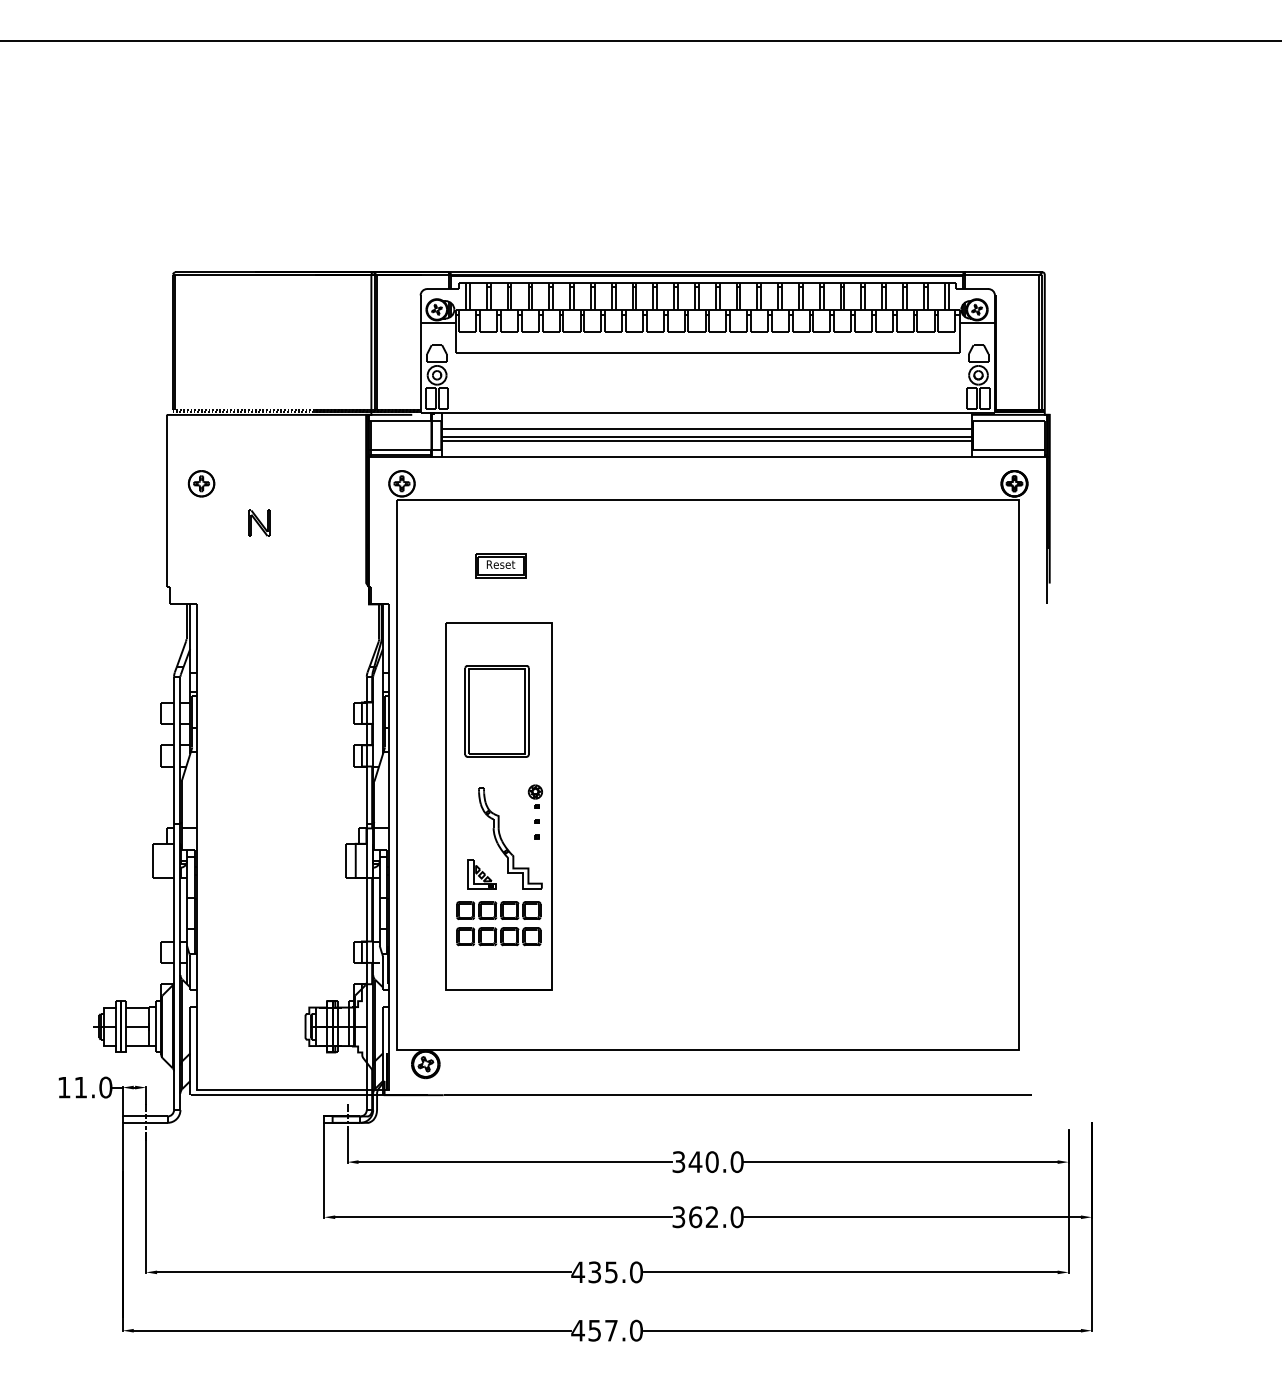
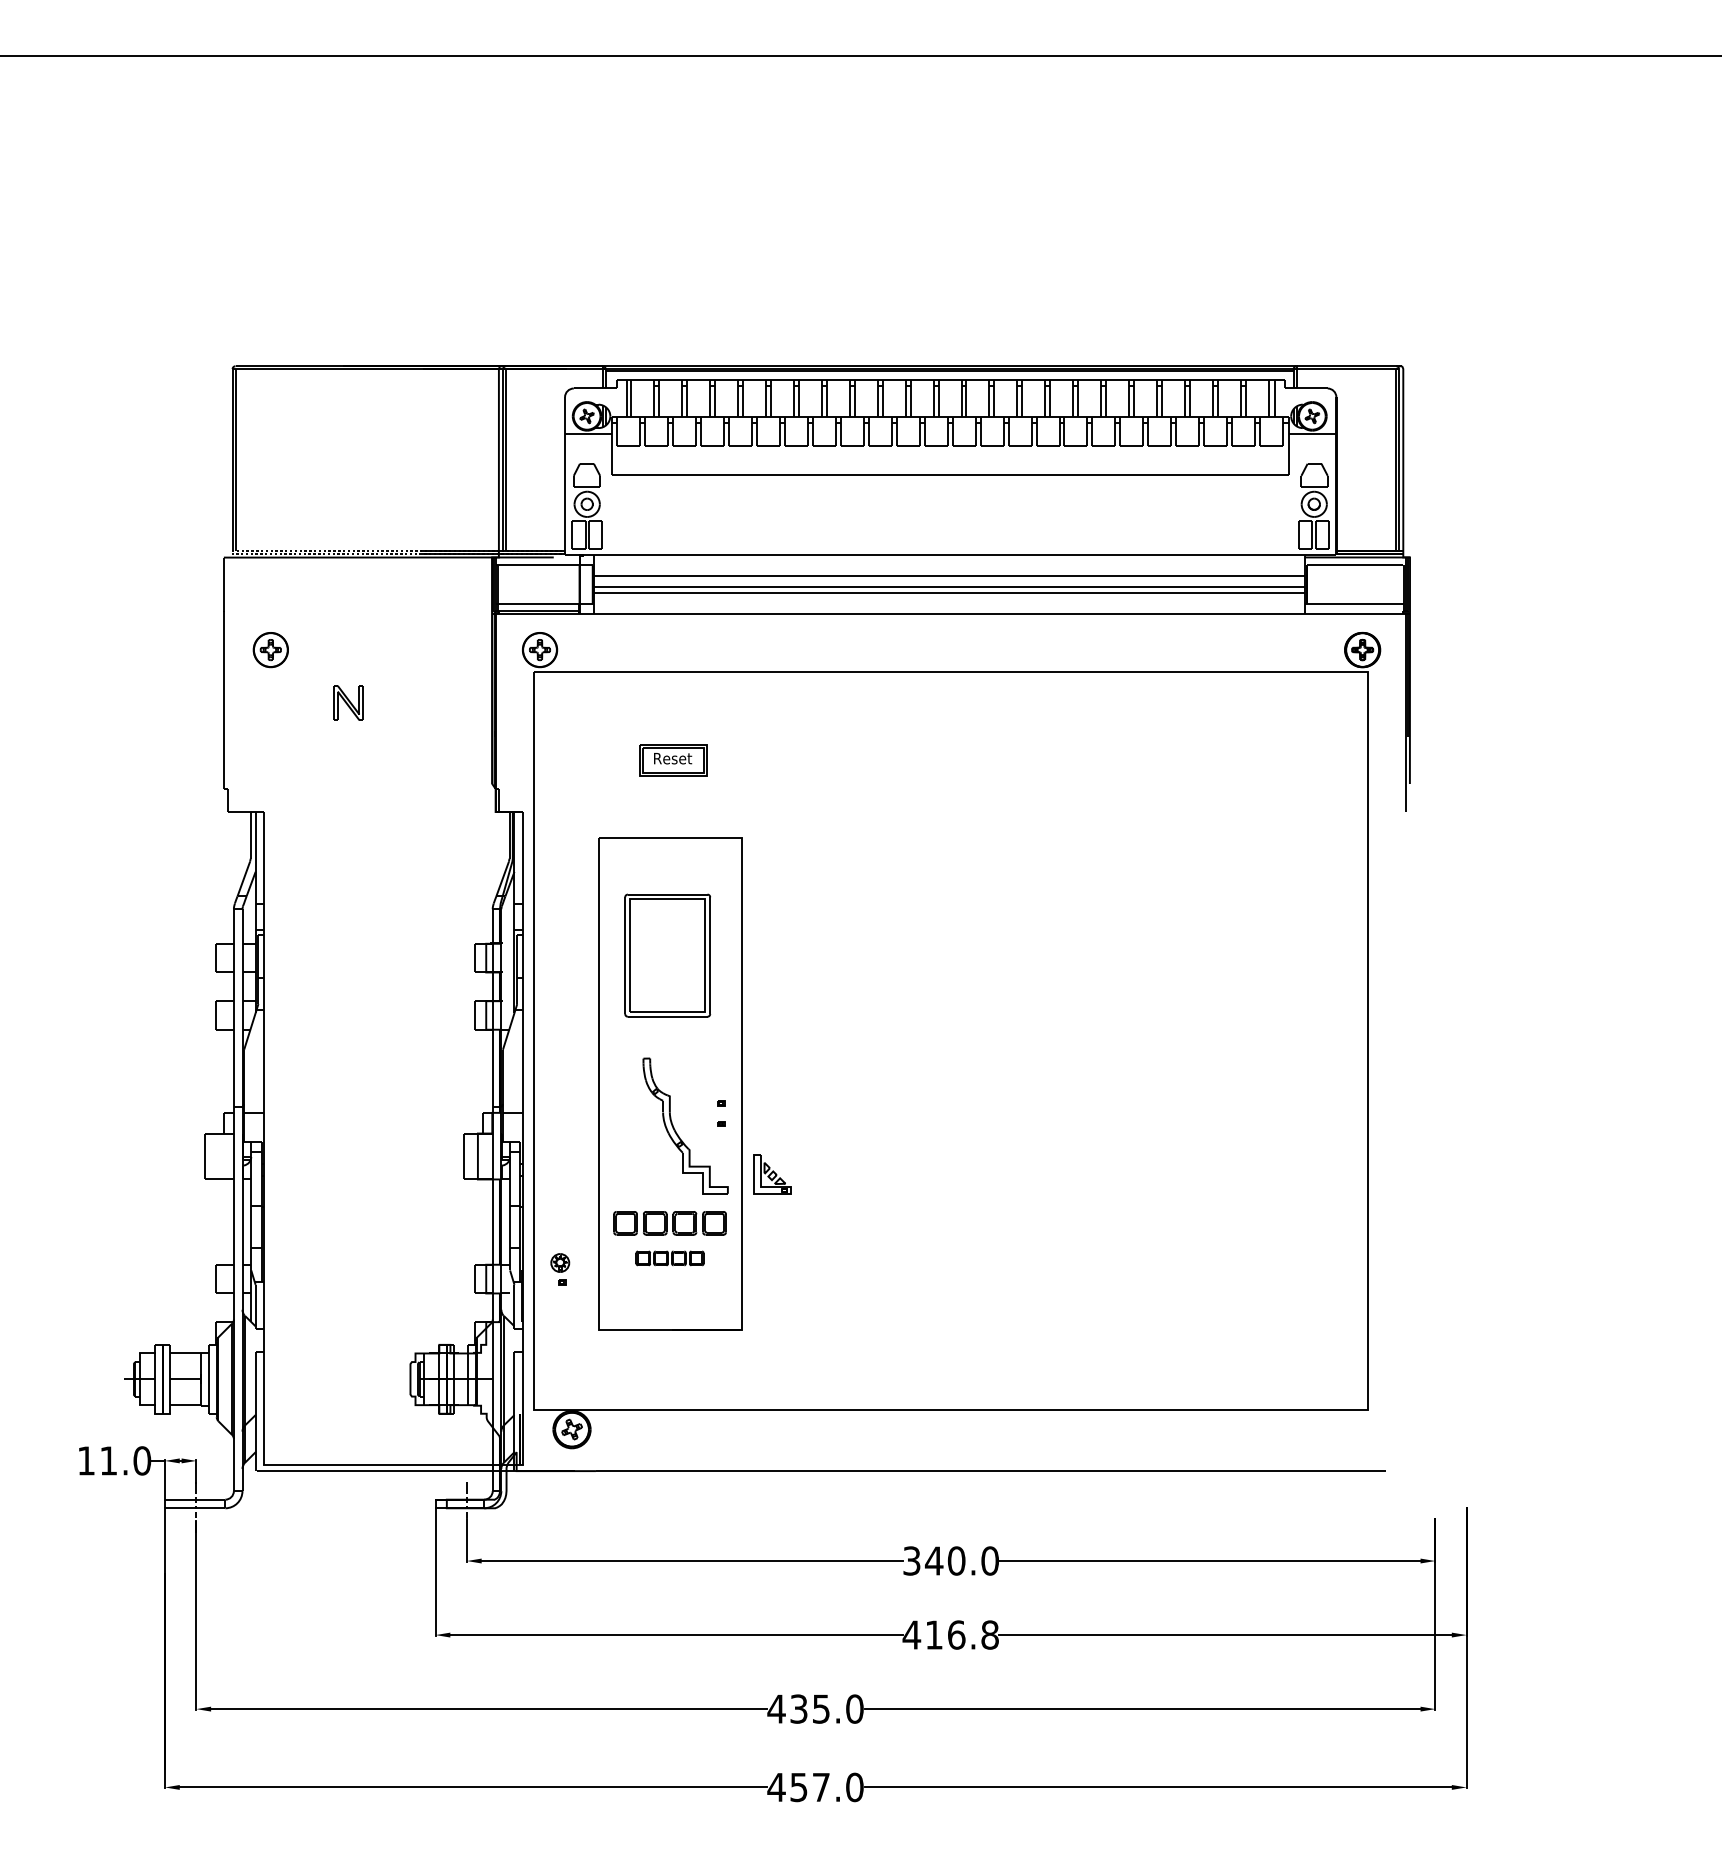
part: (535, 796) -> (560, 1269), moved
part: (482, 874) -> (772, 1174), moved
part: (498, 936) -> (669, 1258), size x0.6
text: (707, 1216) -> (950, 1634), 362.0 -> 416.8

